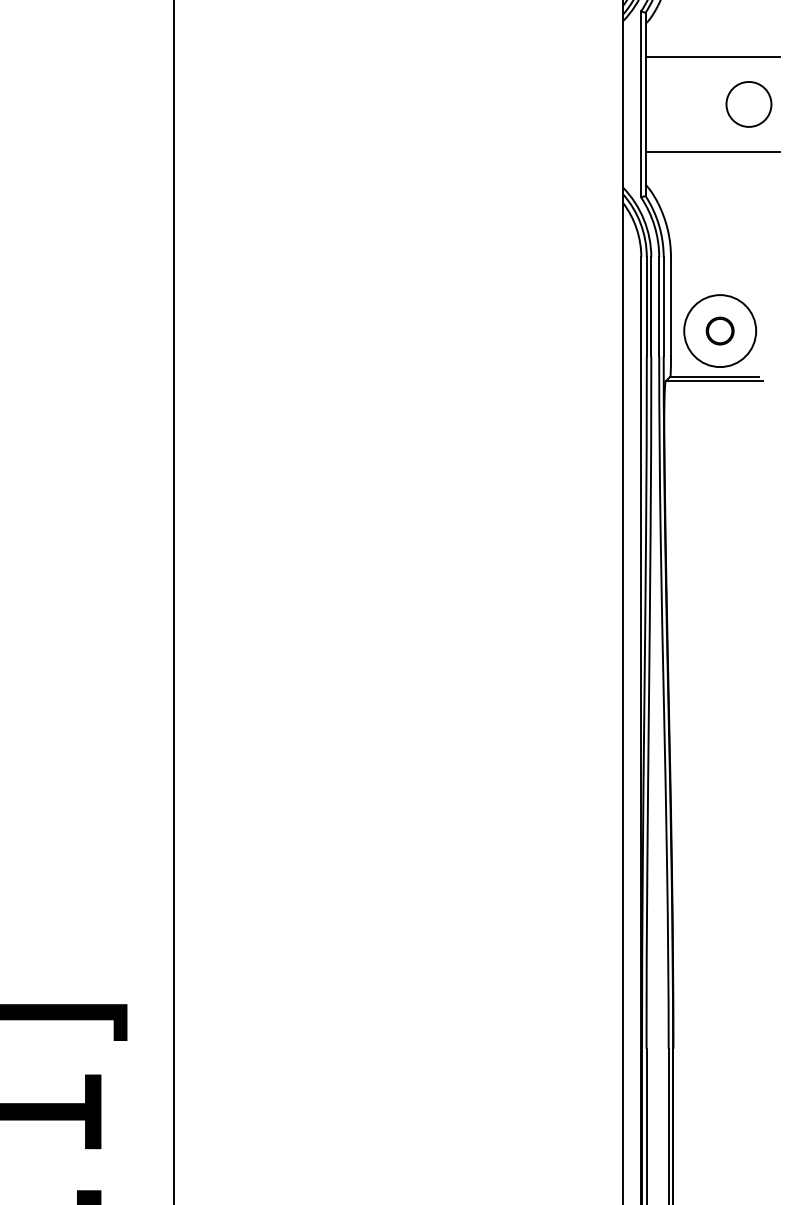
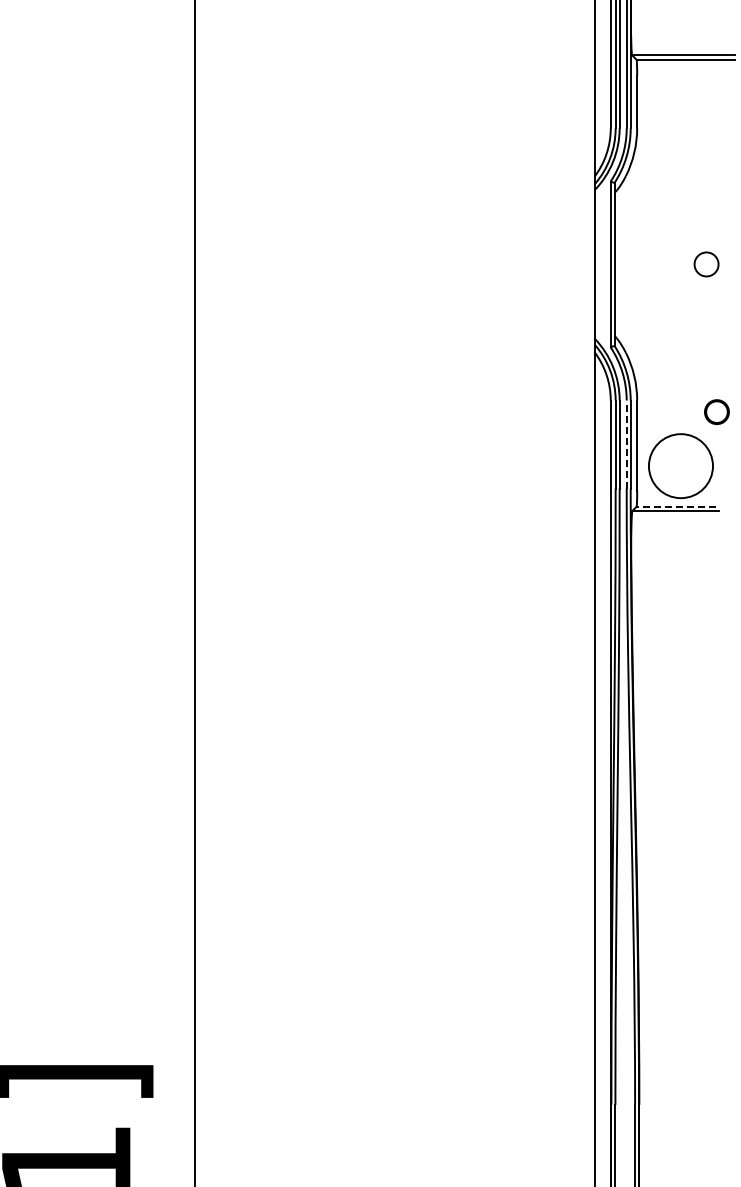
line: (712, 57) -> (674, 222), removed
circle: (748, 104) -> (706, 264), size x0.6
line: (712, 151) -> (674, 306), removed
line: (658, 306) -> (626, 444), solid -> dashed
circle: (719, 330) -> (716, 411), moved
line: (715, 376) -> (676, 506), solid -> dashed

